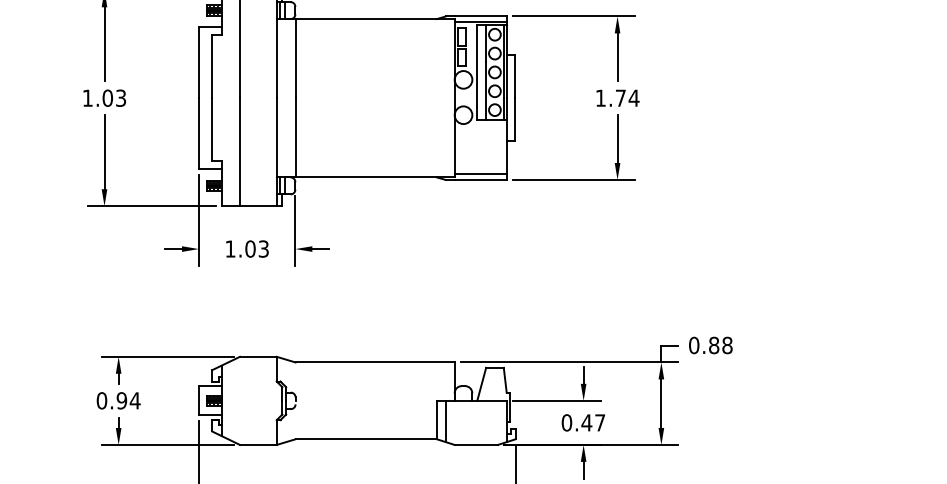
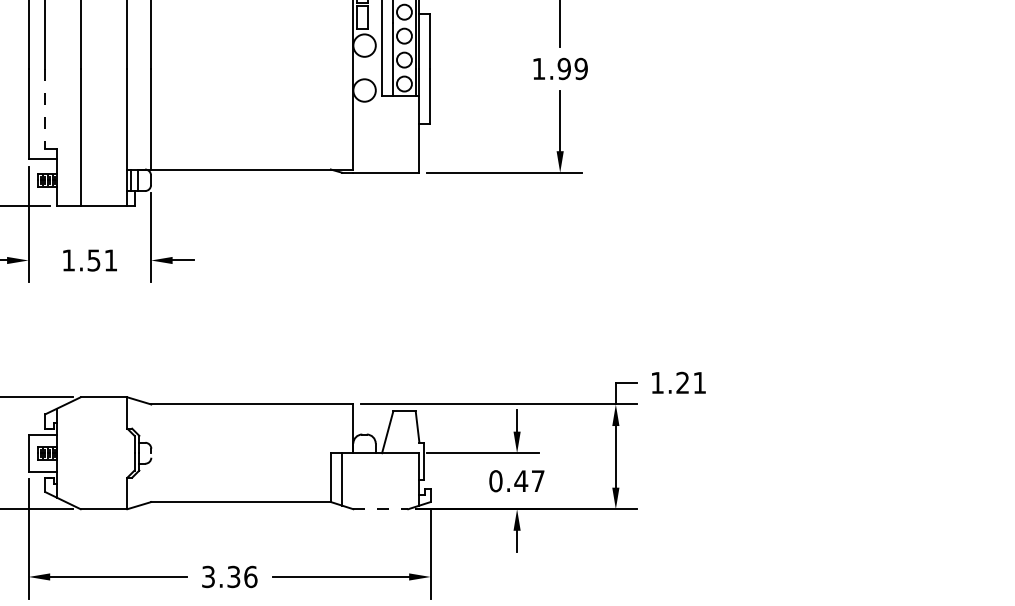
text: (627, 97) -> (572, 68), 1.74 -> 1.99
line: (212, 129) -> (45, 108), solid -> dashed
line: (480, 174) -> (386, 165), removed
text: (256, 248) -> (101, 259), 1.03 -> 1.51
text: (710, 345) -> (678, 382), 0.88 -> 1.21
line: (476, 444) -> (381, 508), solid -> dashed

